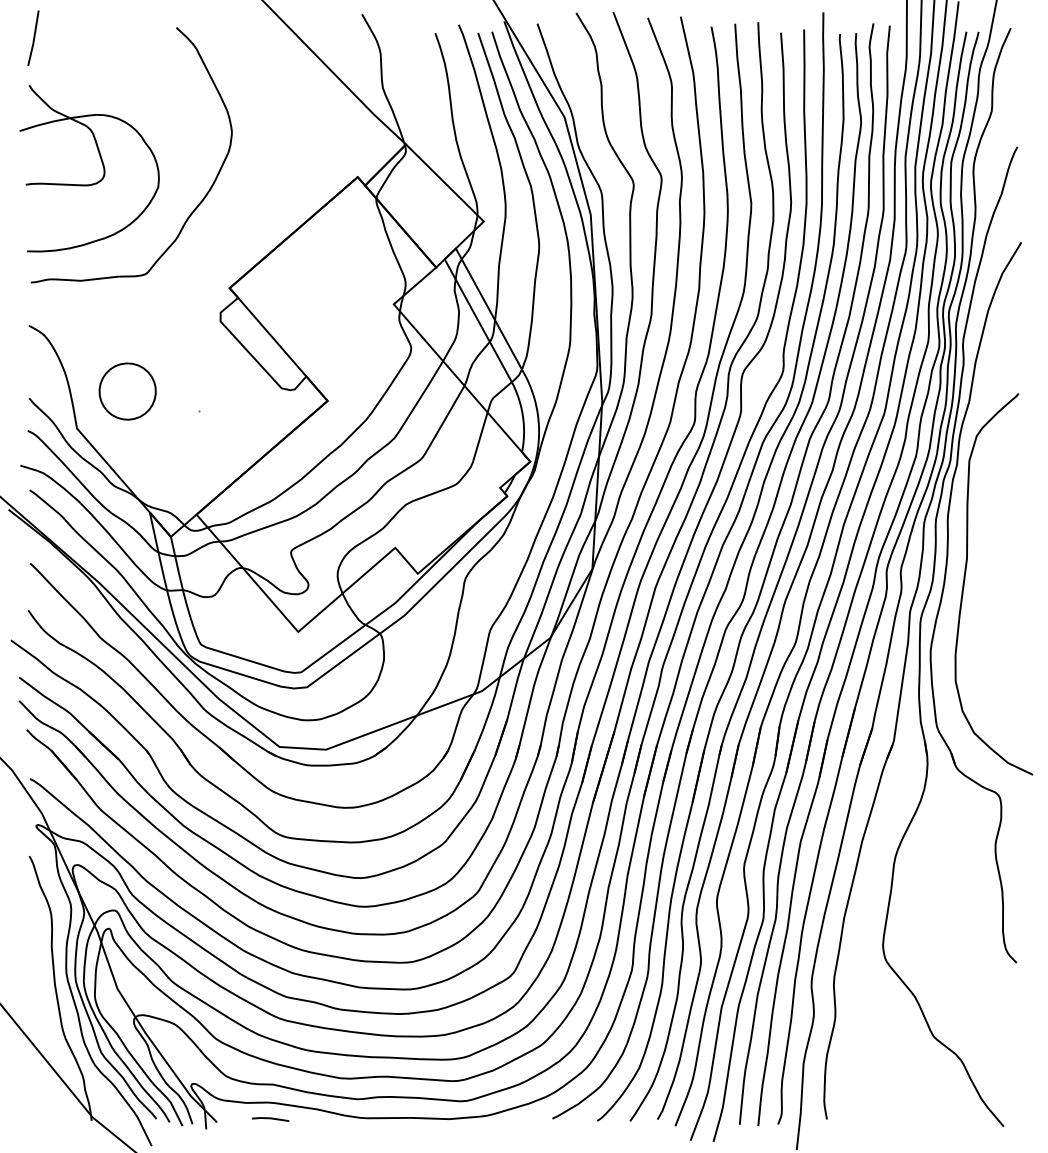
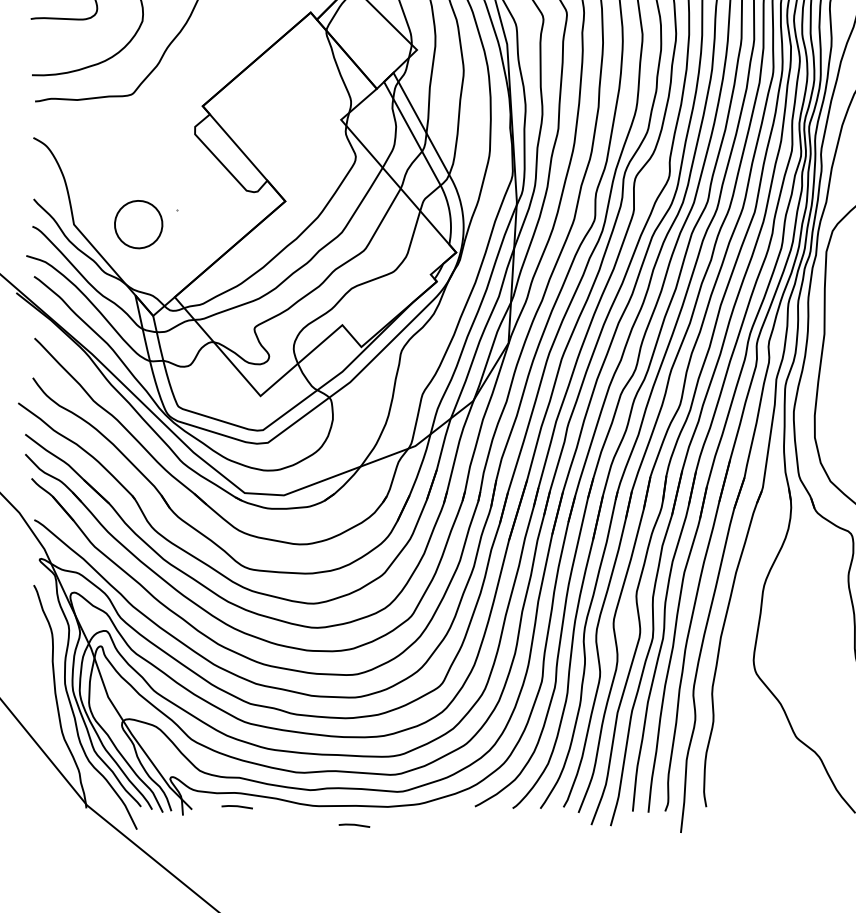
part: (127, 391) -> (138, 224), moved
line: (409, 1141) -> (354, 825), added

